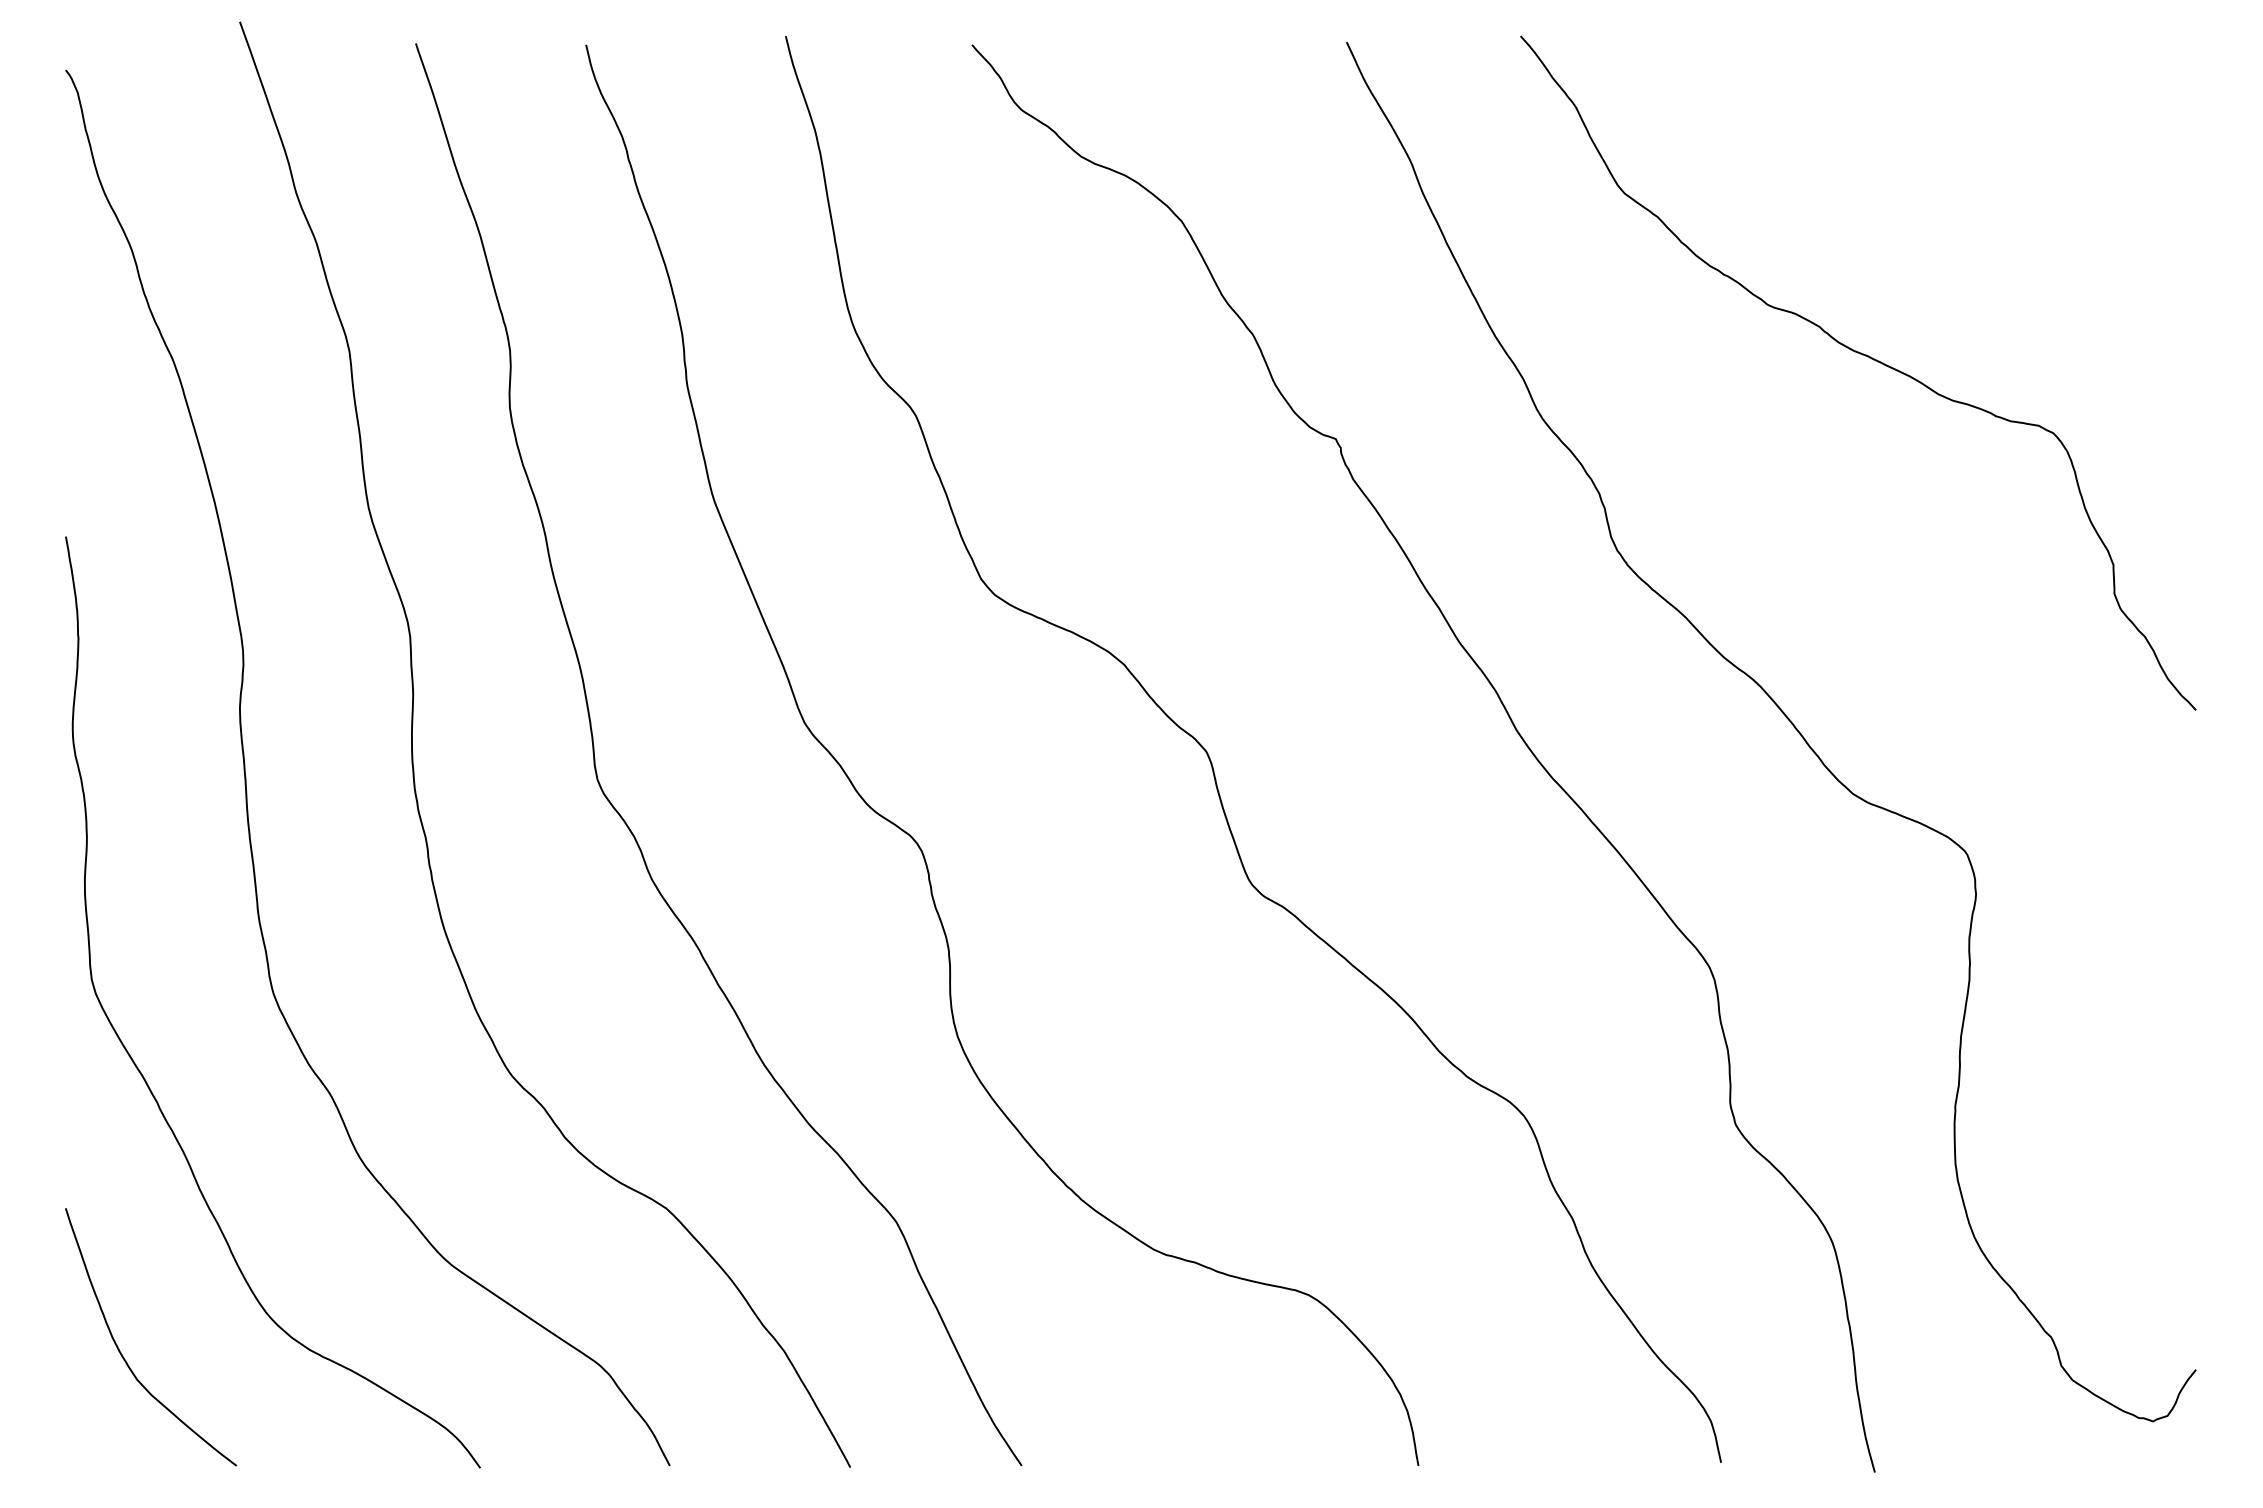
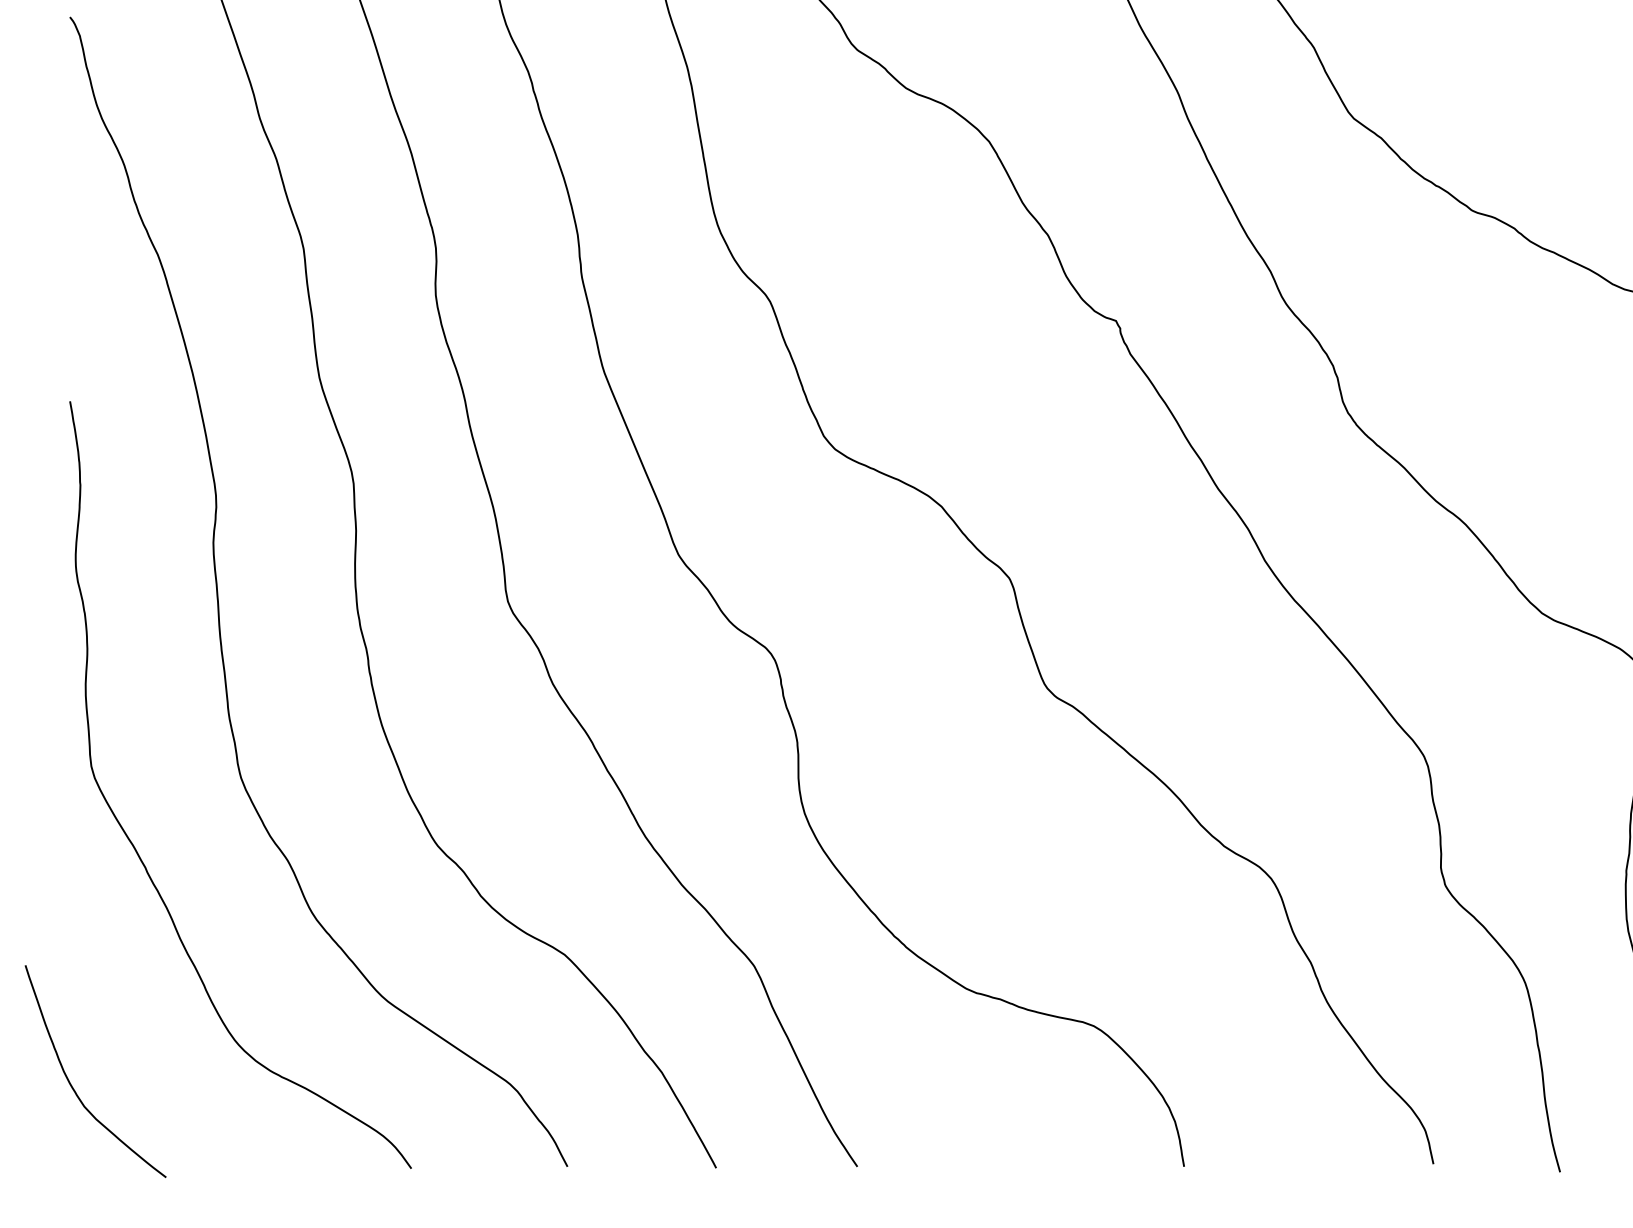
curve: (121, 1352) -> (71, 1084), moved

